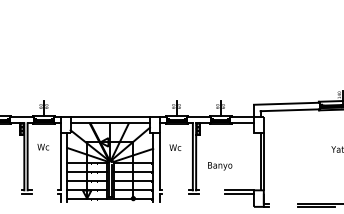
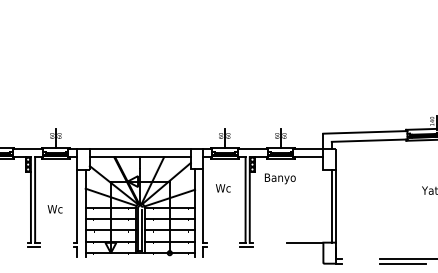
text: (42, 146) -> (54, 208), moved
text: (220, 166) -> (280, 179), moved
line: (239, 193) -> (304, 246), removed

